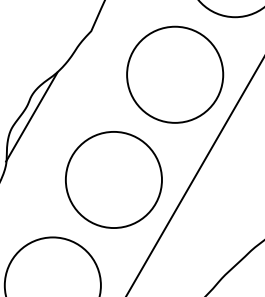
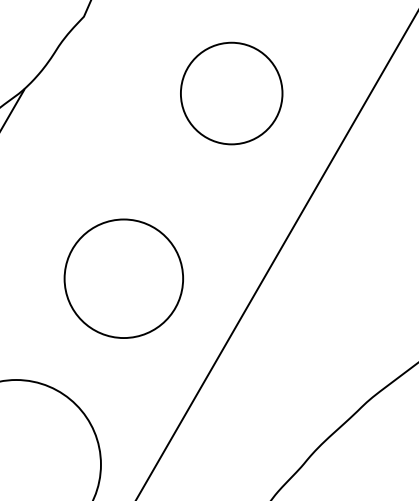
circle: (175, 74) -> (232, 92), size x0.6
circle: (113, 179) -> (123, 277), size x0.7

